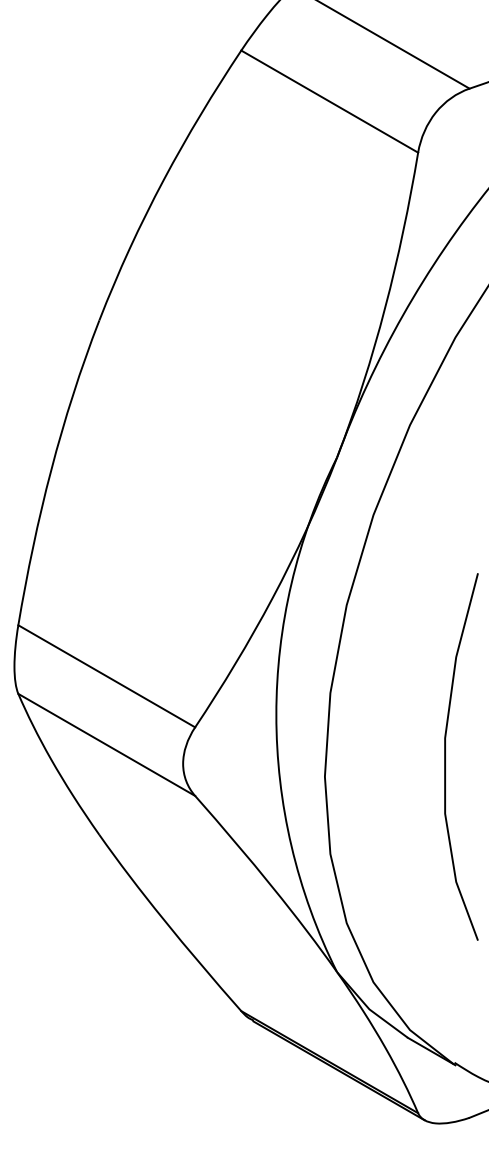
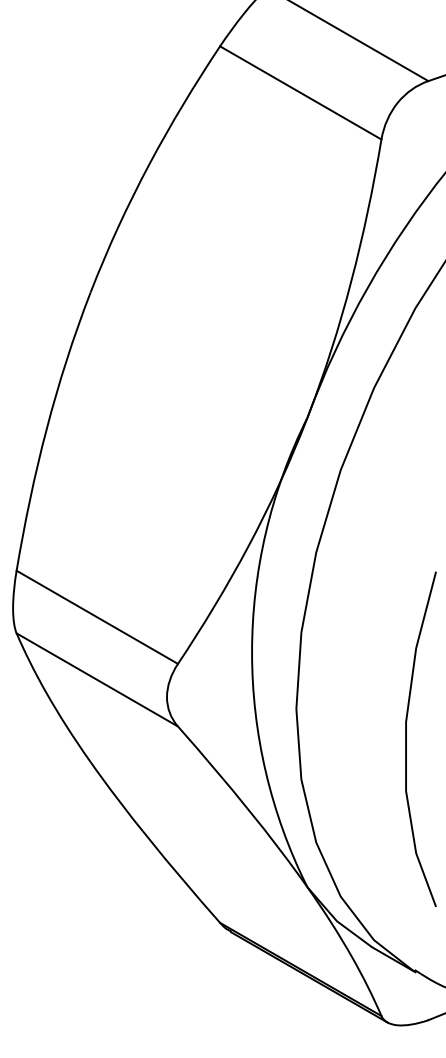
curve: (445, 756) -> (406, 738), moved

